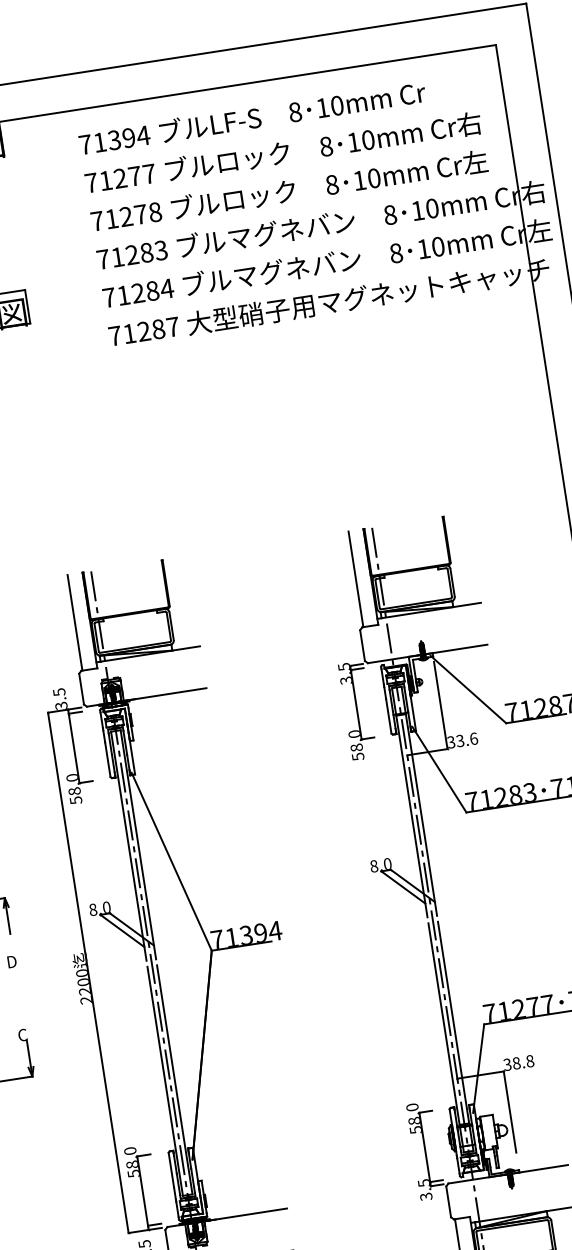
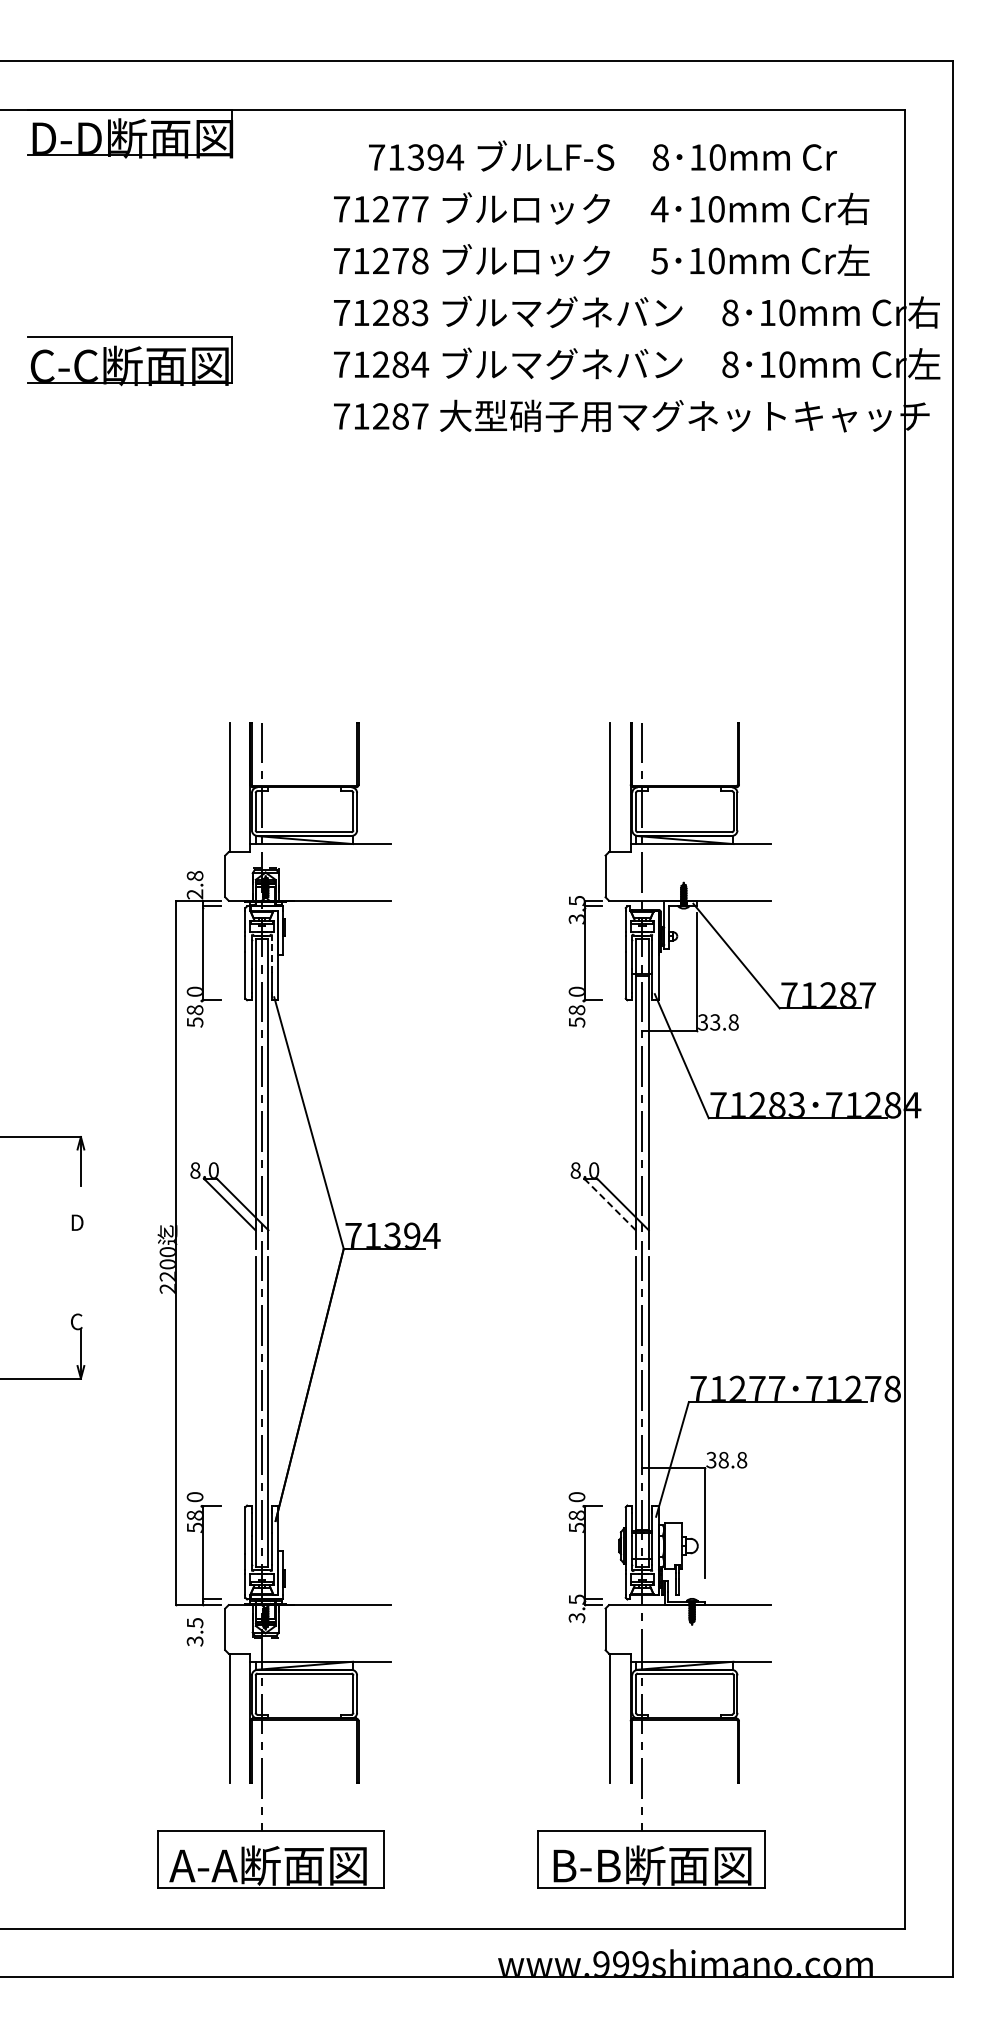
text: (252, 117) -> (603, 155), moved
text: (326, 146) -> (659, 209), 8 -> 4
text: (331, 184) -> (659, 260), 8 -> 5
text: (59, 699) -> (194, 885), 3.5 -> 2.8
text: (473, 738) -> (733, 1022), 33.6 -> 33.8
line: (125, 742) -> (272, 956), solid -> dashed
line: (403, 887) -> (610, 1204), solid -> dashed

